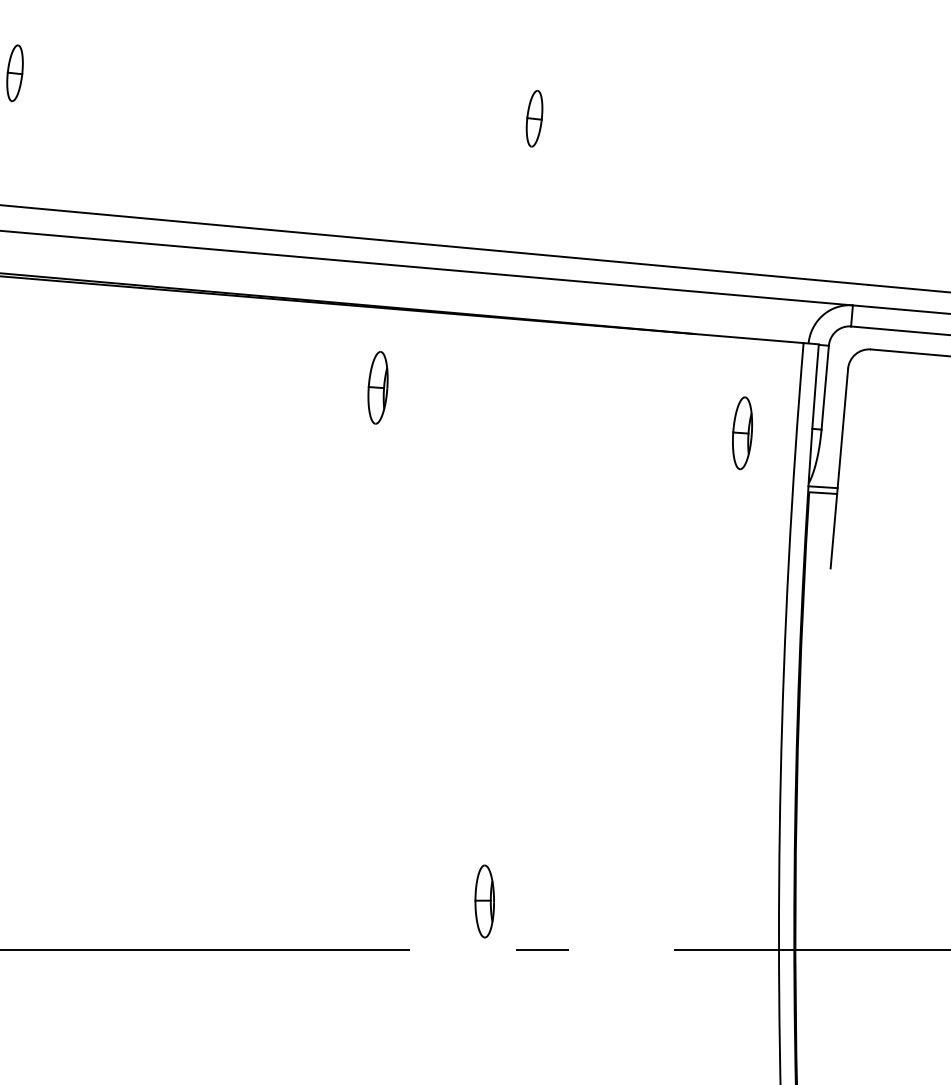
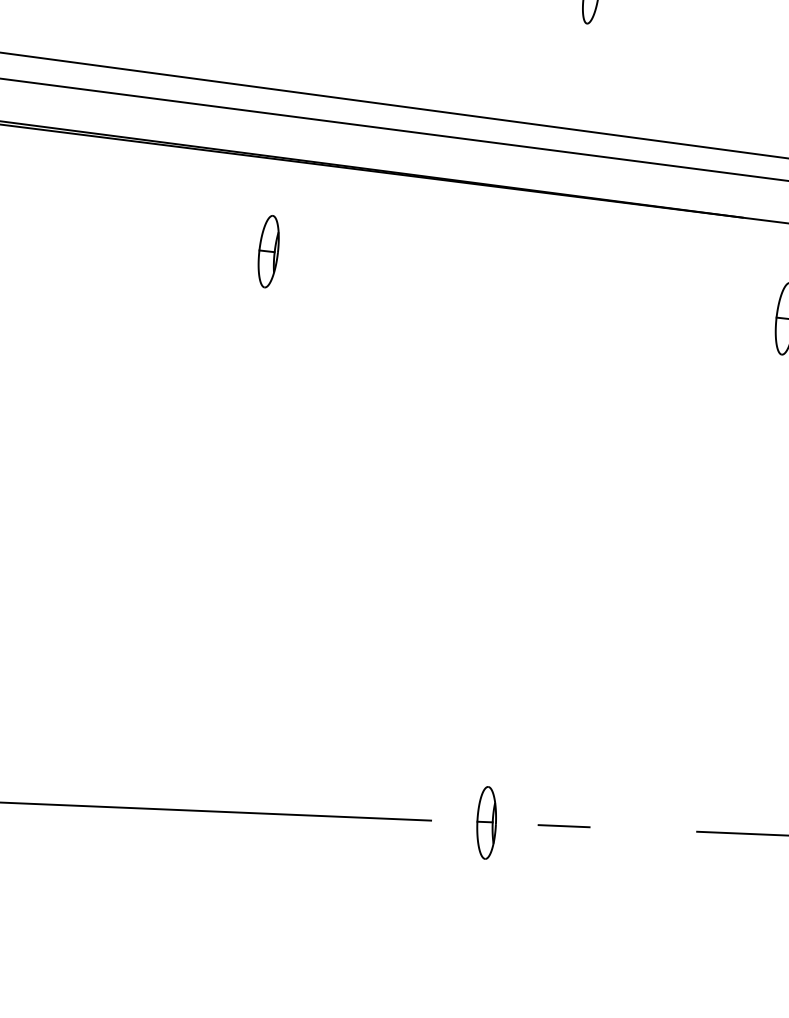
part: (377, 387) -> (268, 251), moved
part: (484, 901) -> (486, 822), moved

